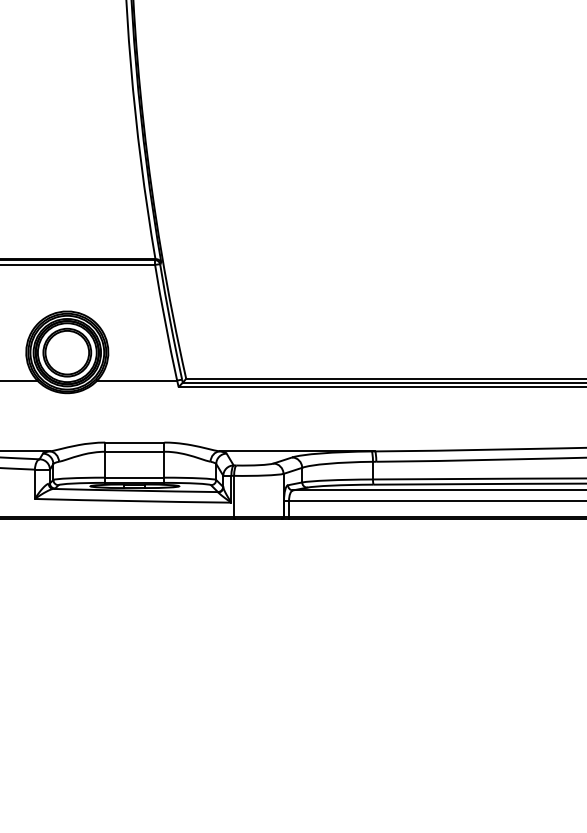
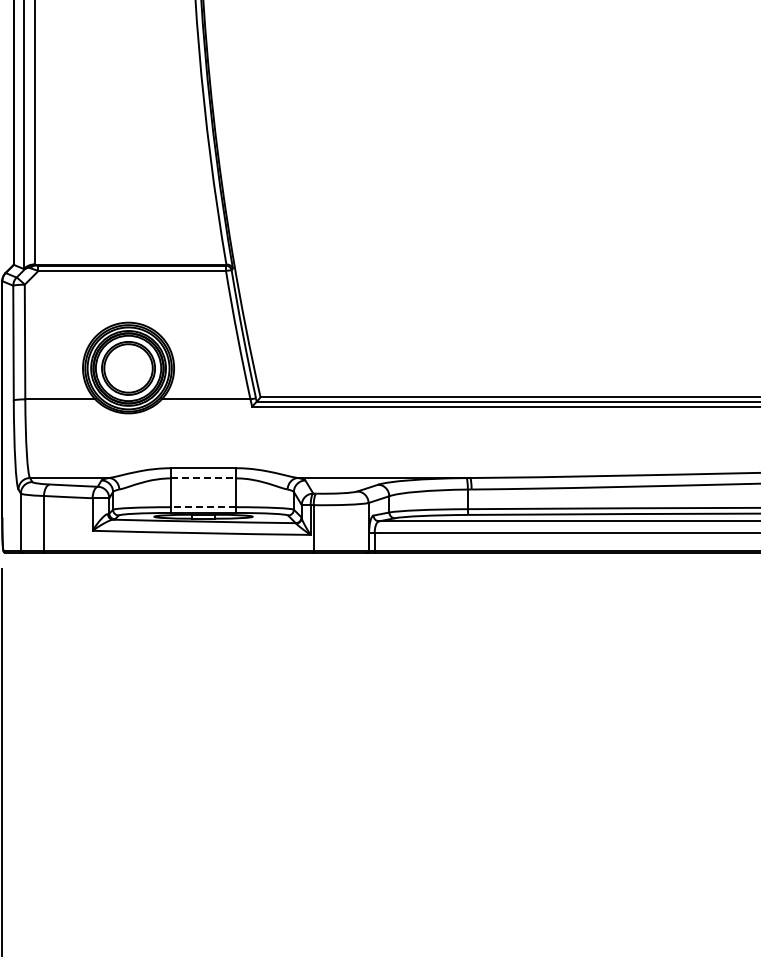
line: (134, 451) -> (203, 478), solid -> dashed
line: (134, 477) -> (203, 507), solid -> dashed

